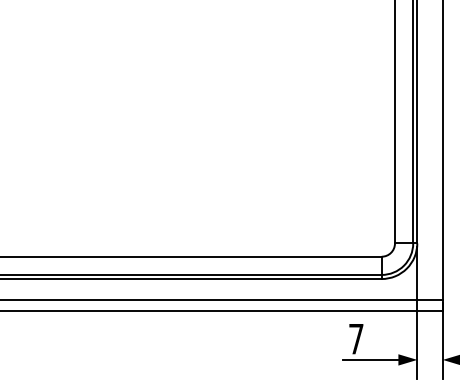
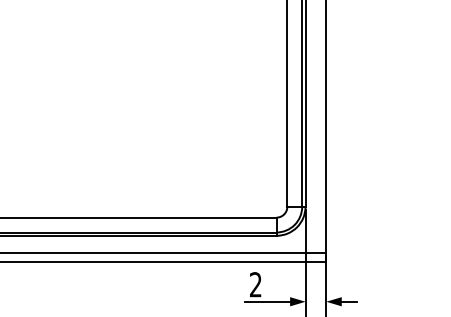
text: (355, 338) -> (255, 284), 7 -> 2

